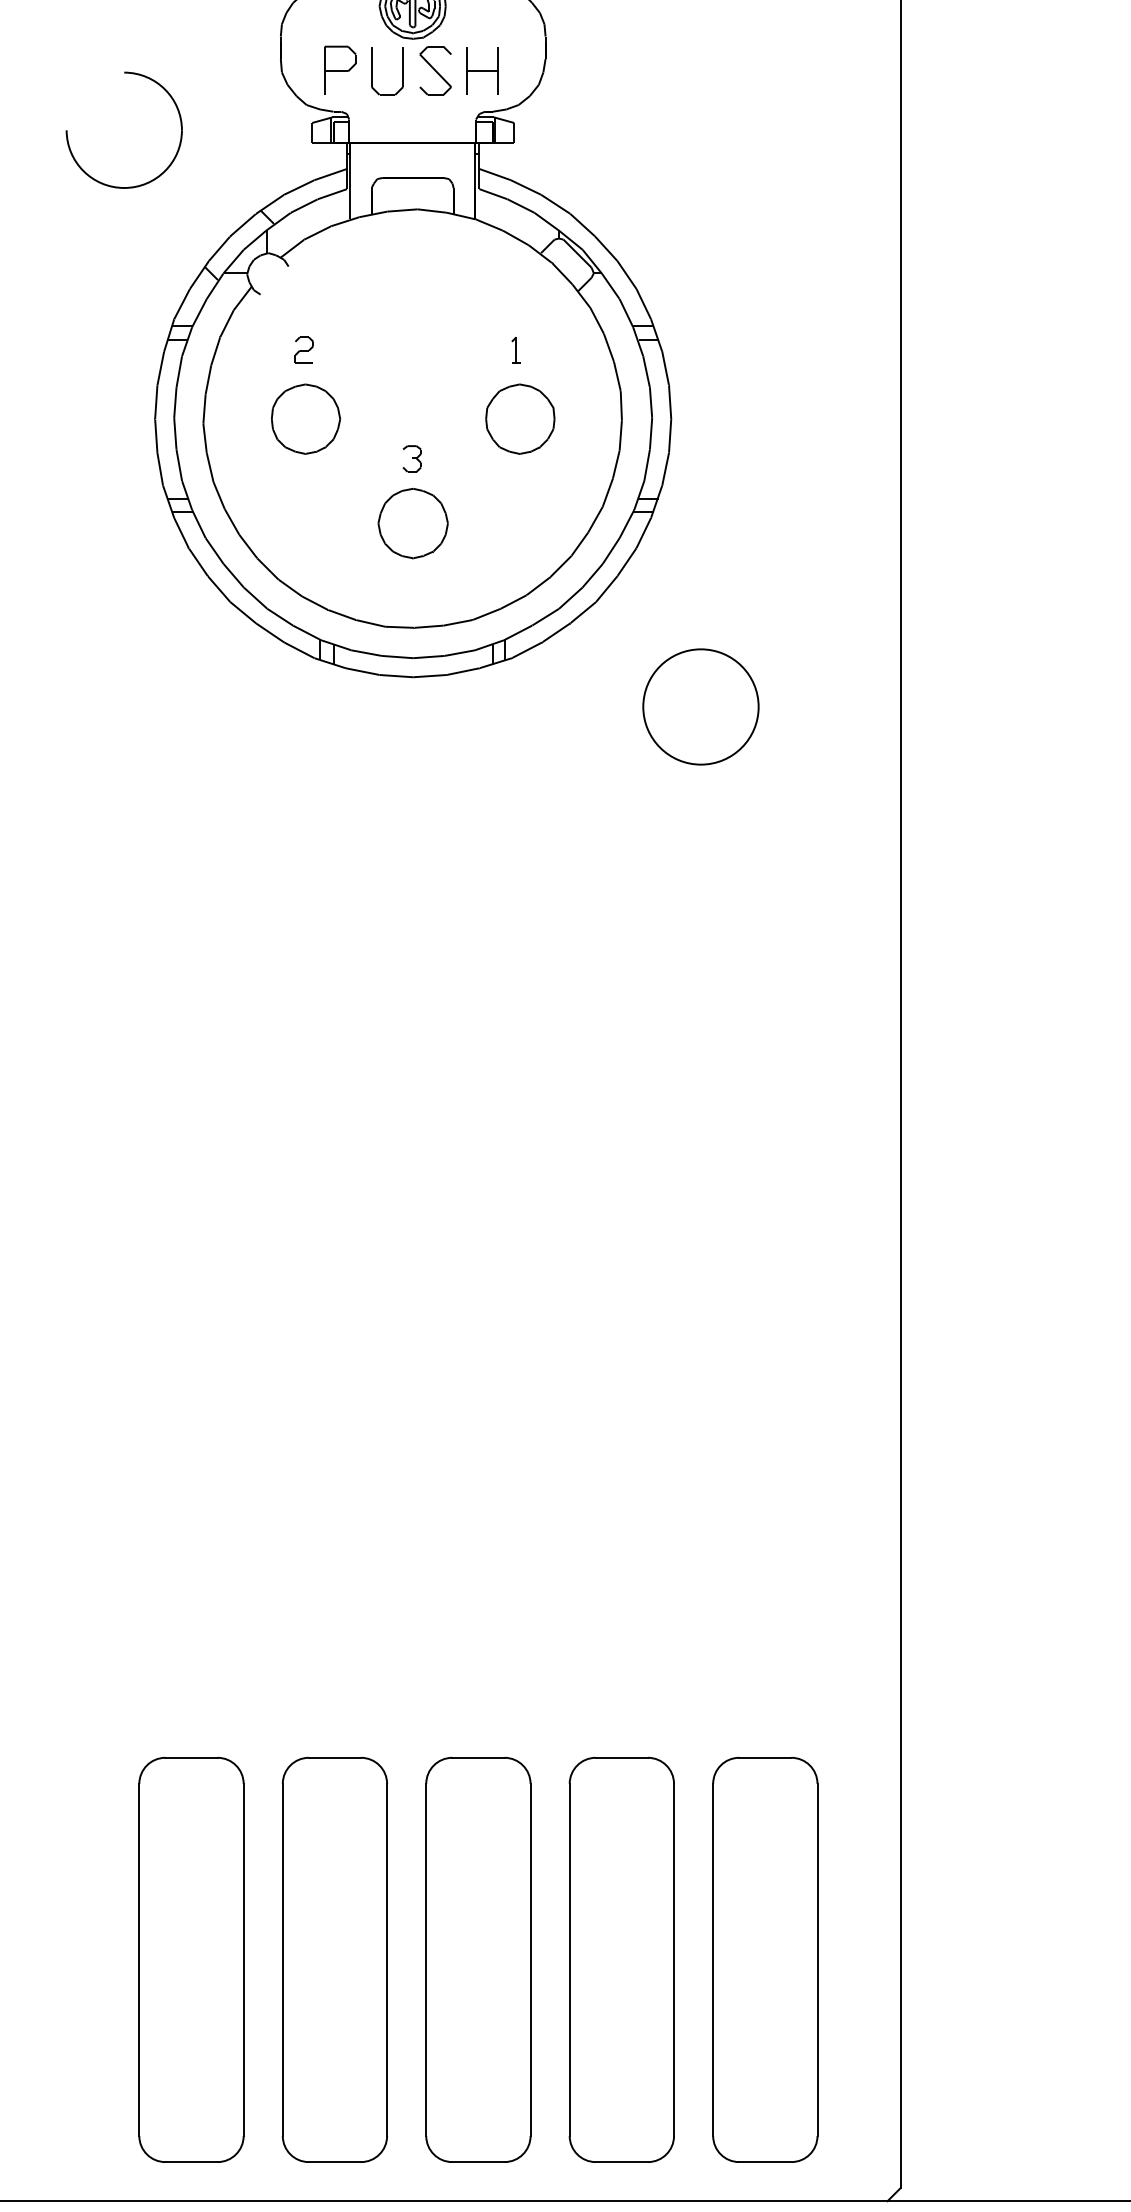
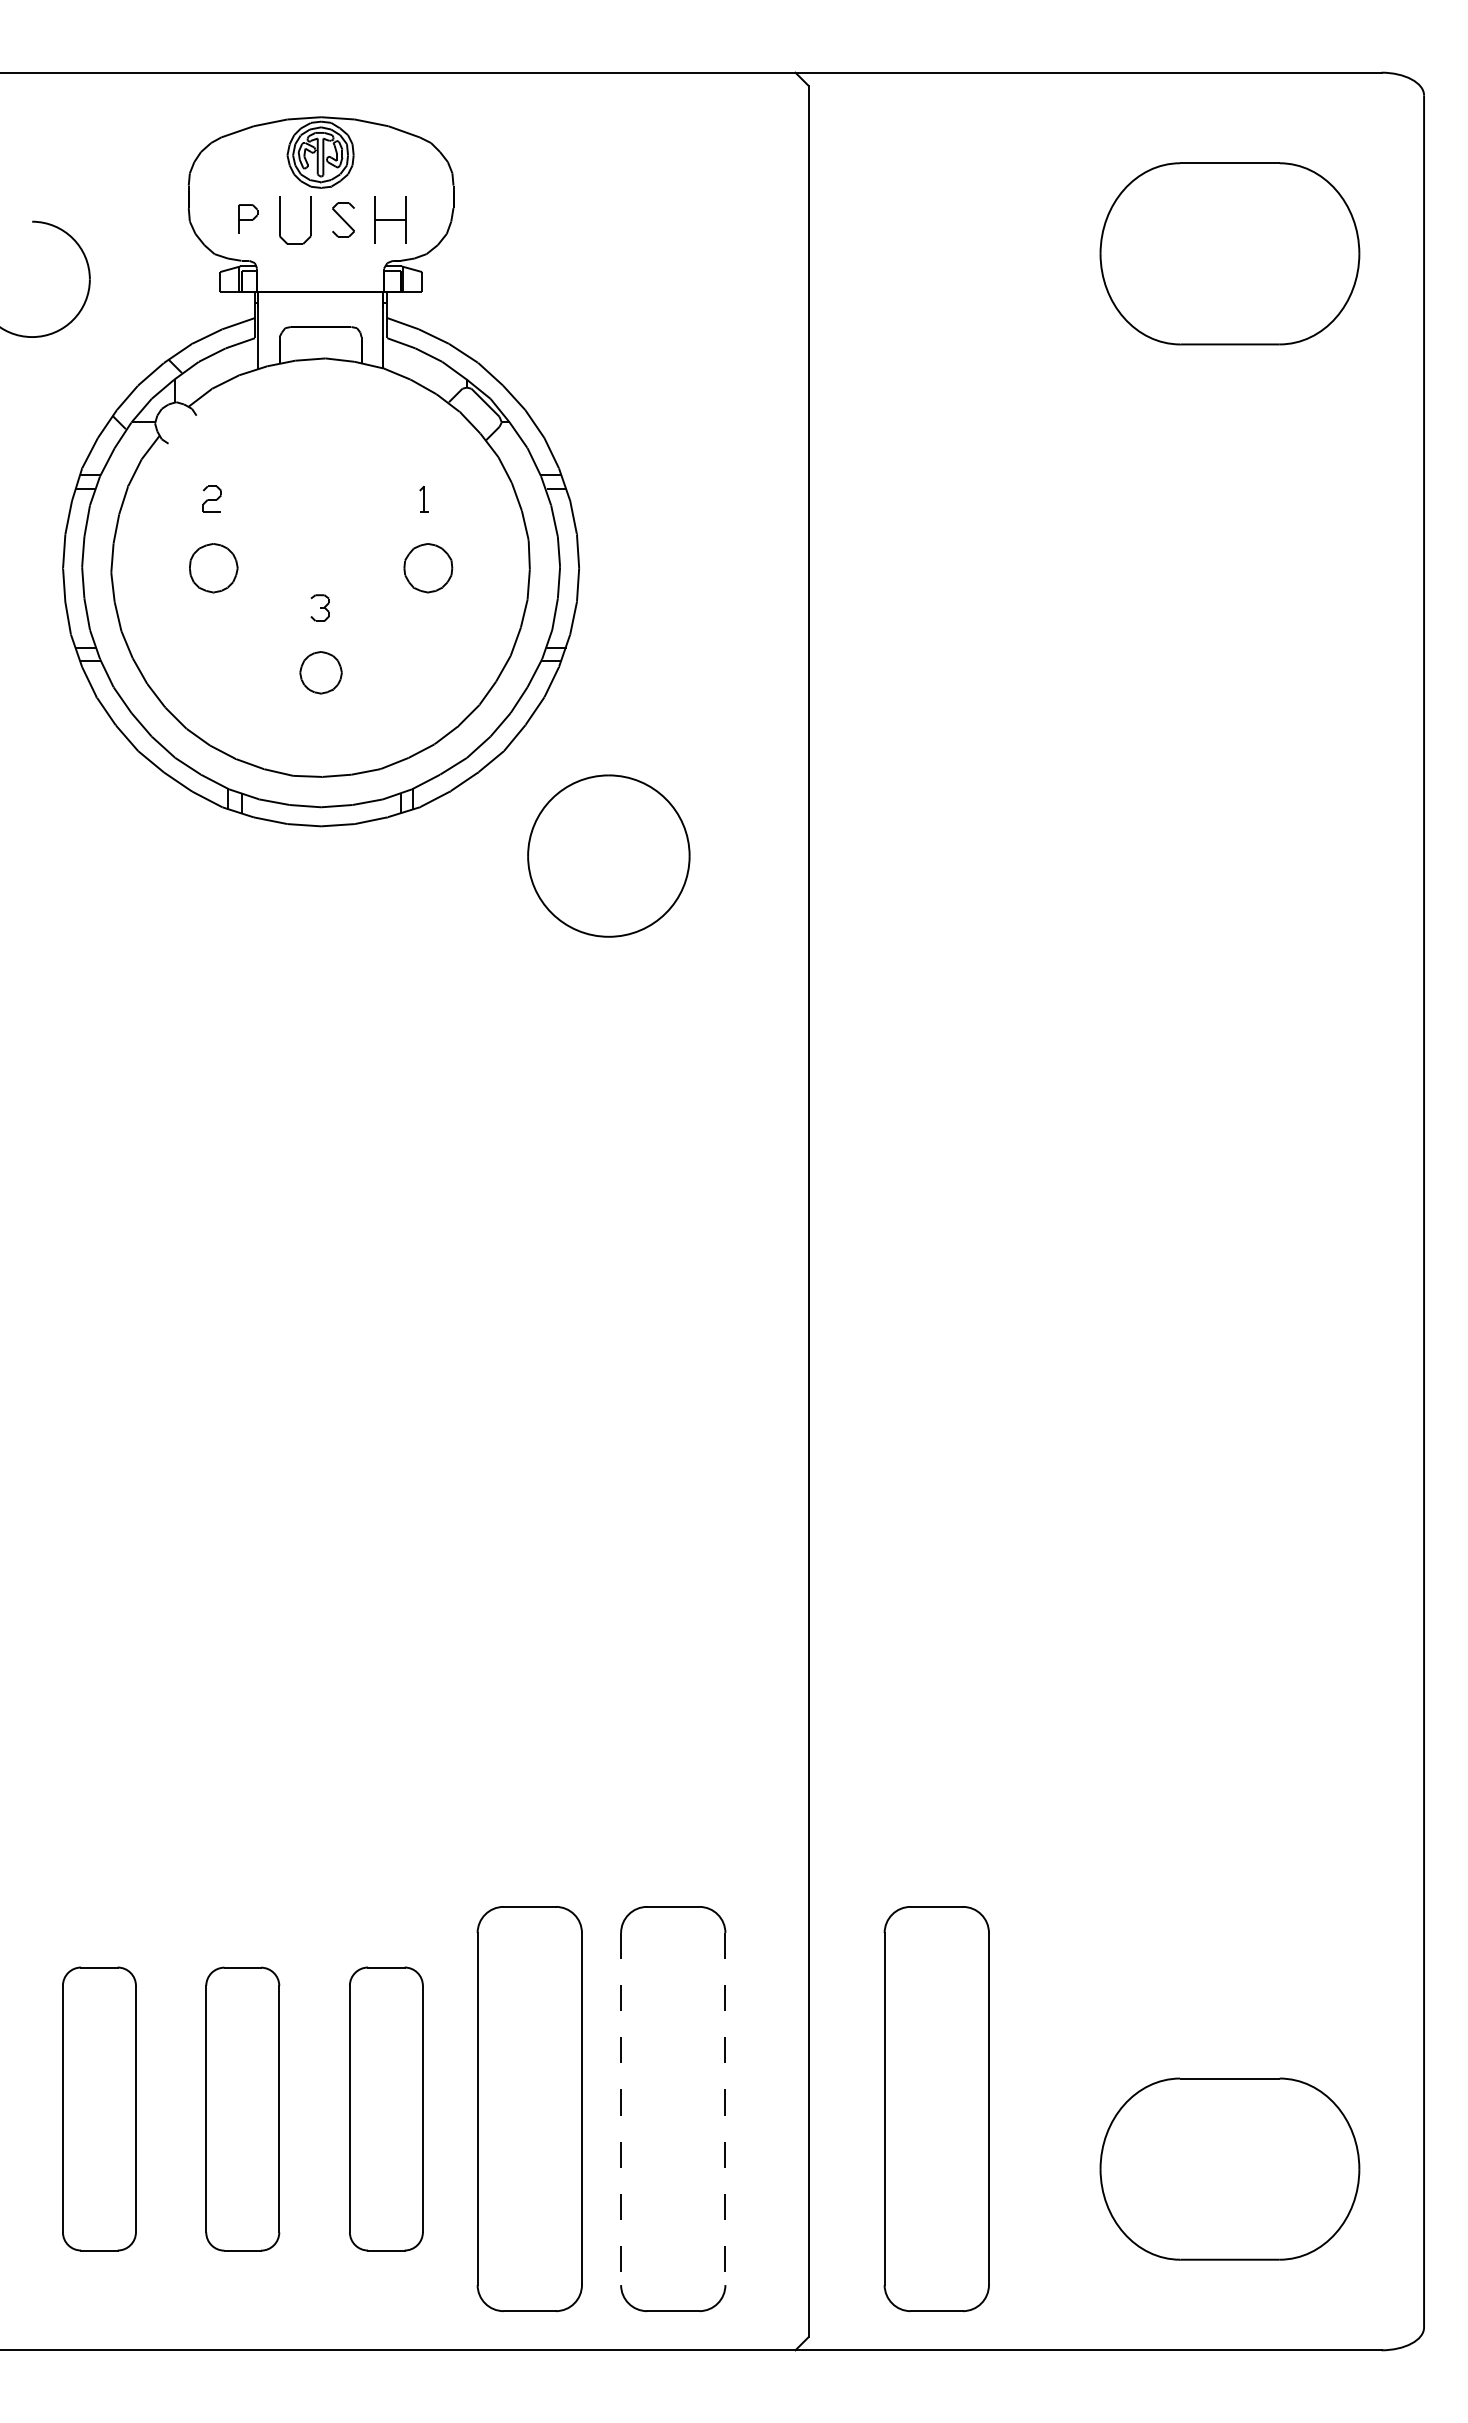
part: (339, 69) -> (247, 218), size x0.6
part: (435, 70) -> (343, 219), size x0.7
part: (305, 418) -> (213, 567), size x0.7
part: (520, 418) -> (428, 567), size x0.7
part: (412, 523) -> (320, 672), size x0.6
part: (700, 706) -> (608, 855), size x1.4
part: (191, 1959) -> (99, 2108), size x0.7
part: (478, 1959) -> (386, 2108), size x0.7
part: (334, 1960) -> (242, 2109), size x0.7
line: (713, 1960) -> (621, 2109), solid -> dashed
line: (817, 1960) -> (725, 2109), solid -> dashed
part: (1028, 1960) -> (936, 2109), added

